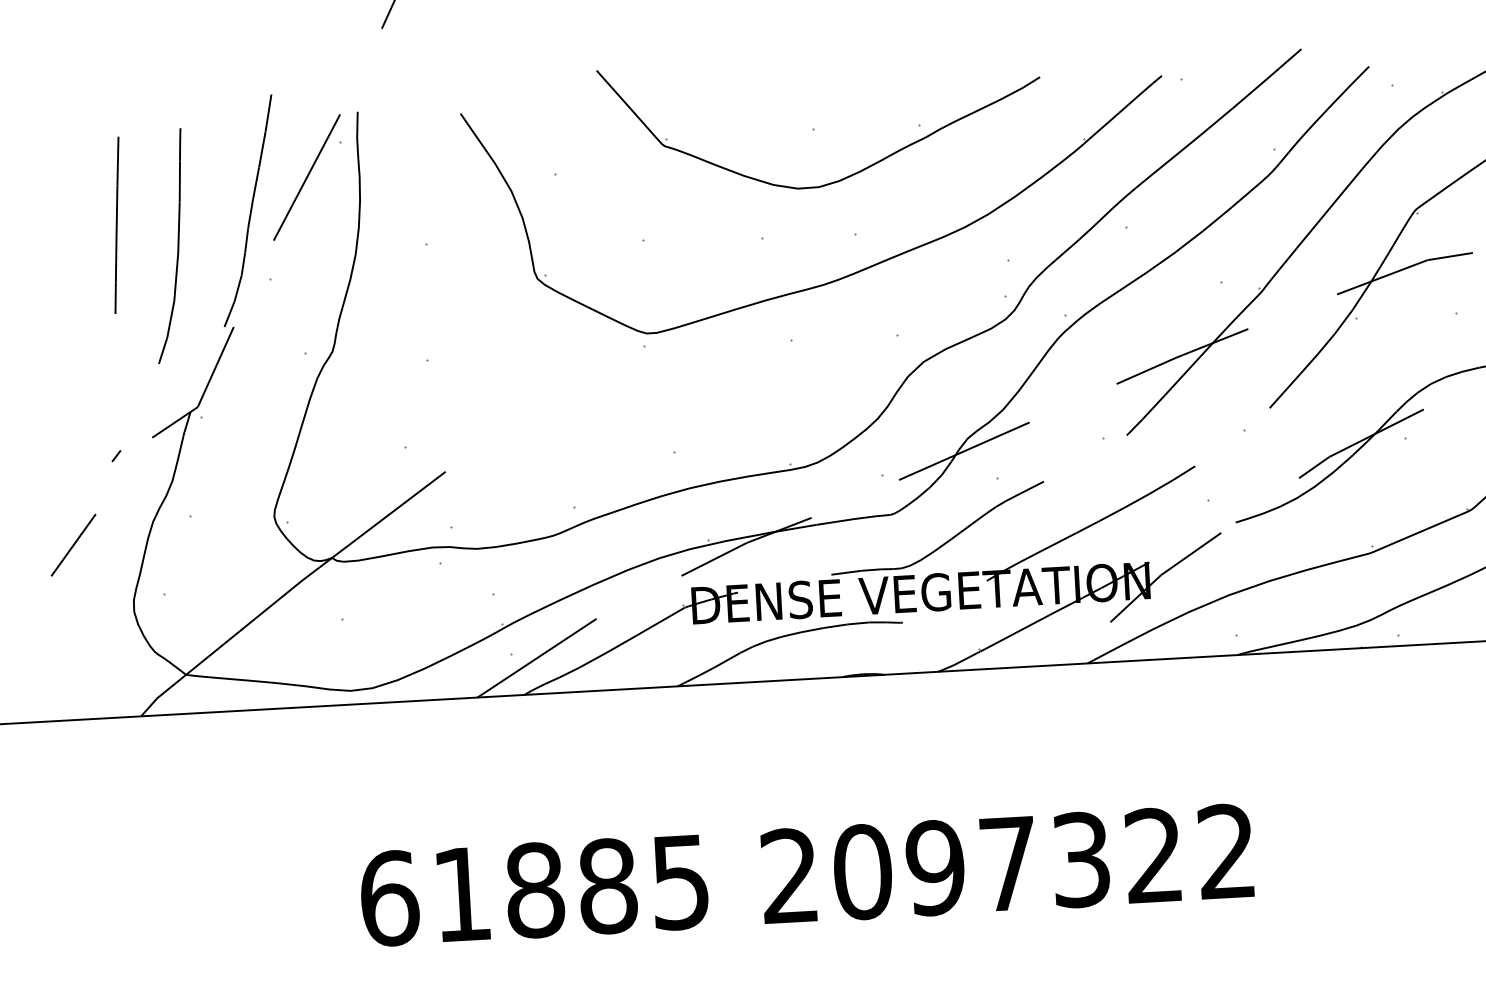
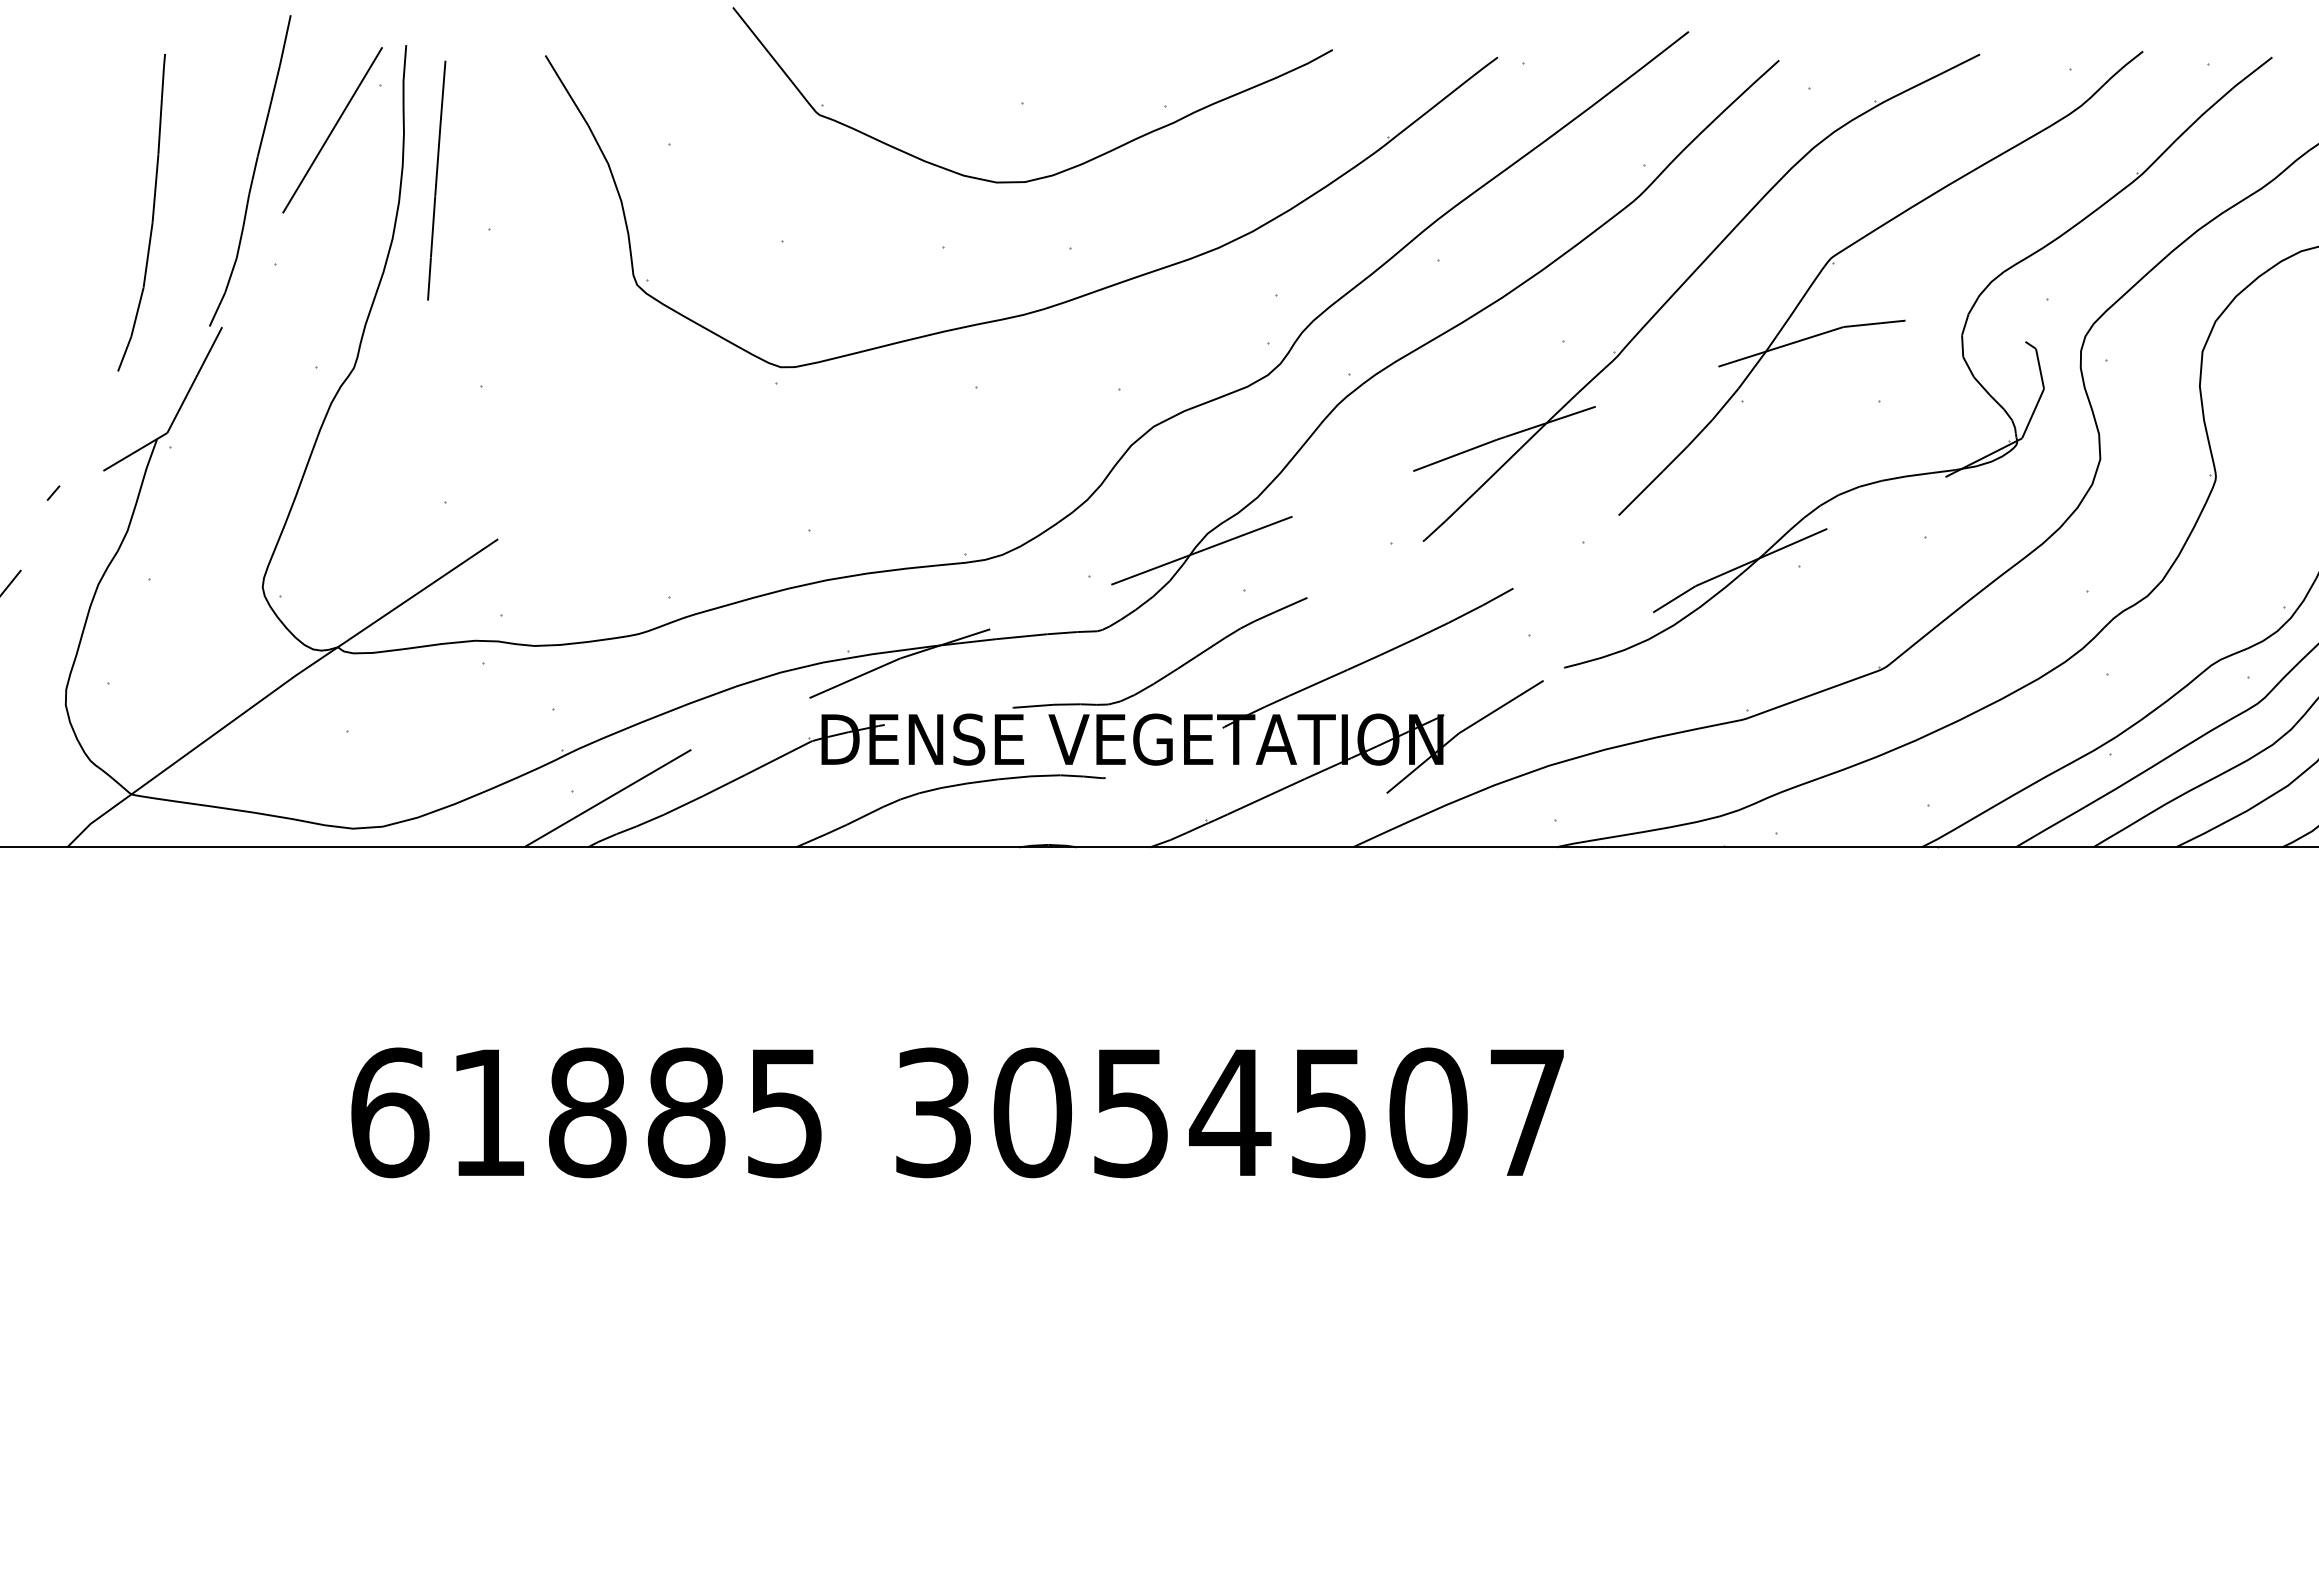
line: (116, 225) -> (436, 180), moved
text: (1007, 863) -> (1229, 1112), 2097322 -> 3054507

